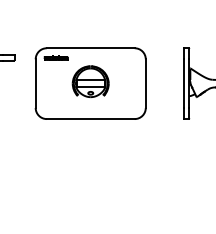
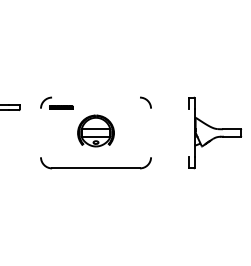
line: (90, 48) -> (95, 97), removed
line: (35, 83) -> (40, 132), removed
line: (146, 83) -> (151, 132), removed
line: (184, 83) -> (189, 132), removed

